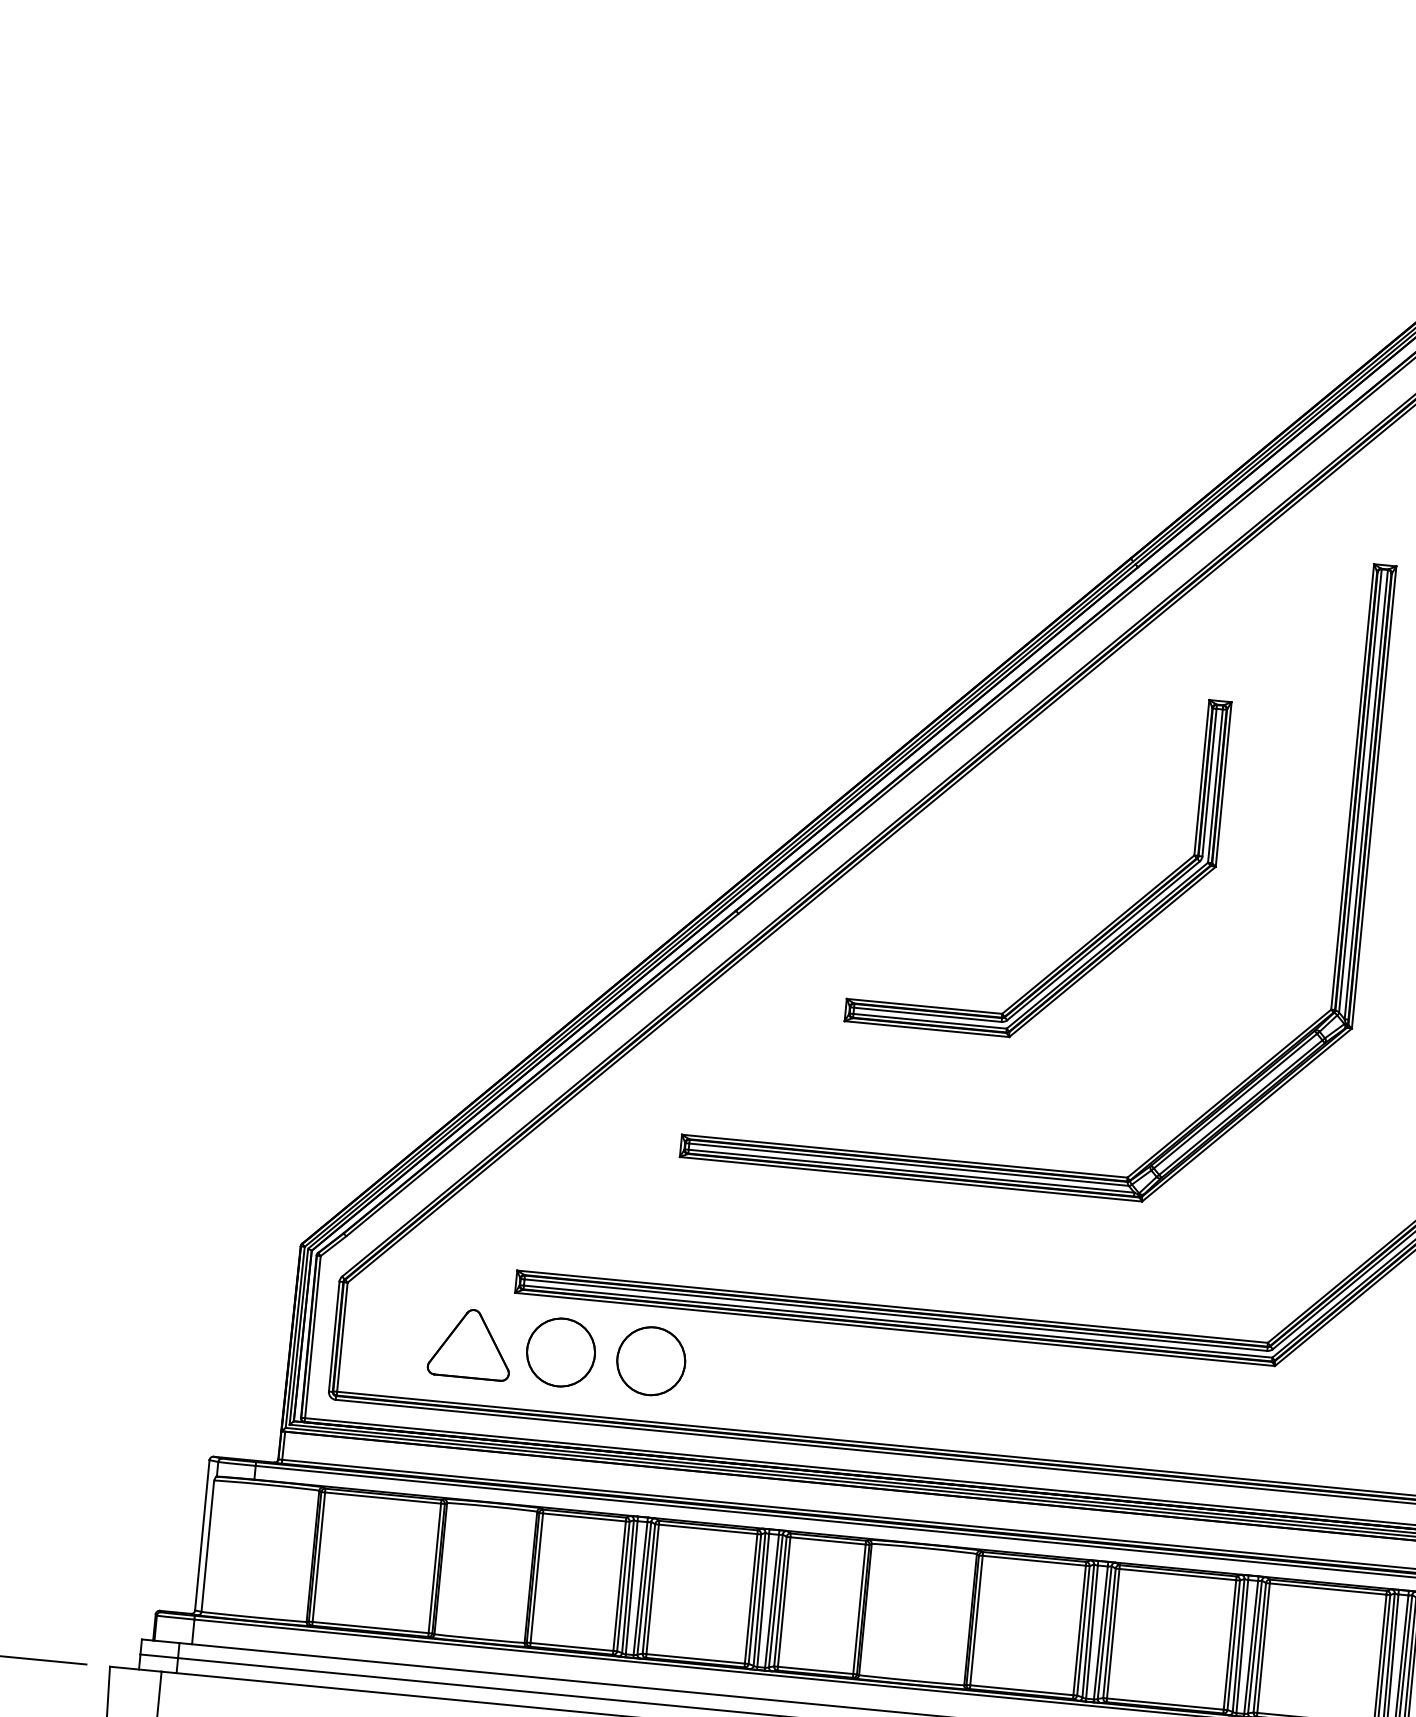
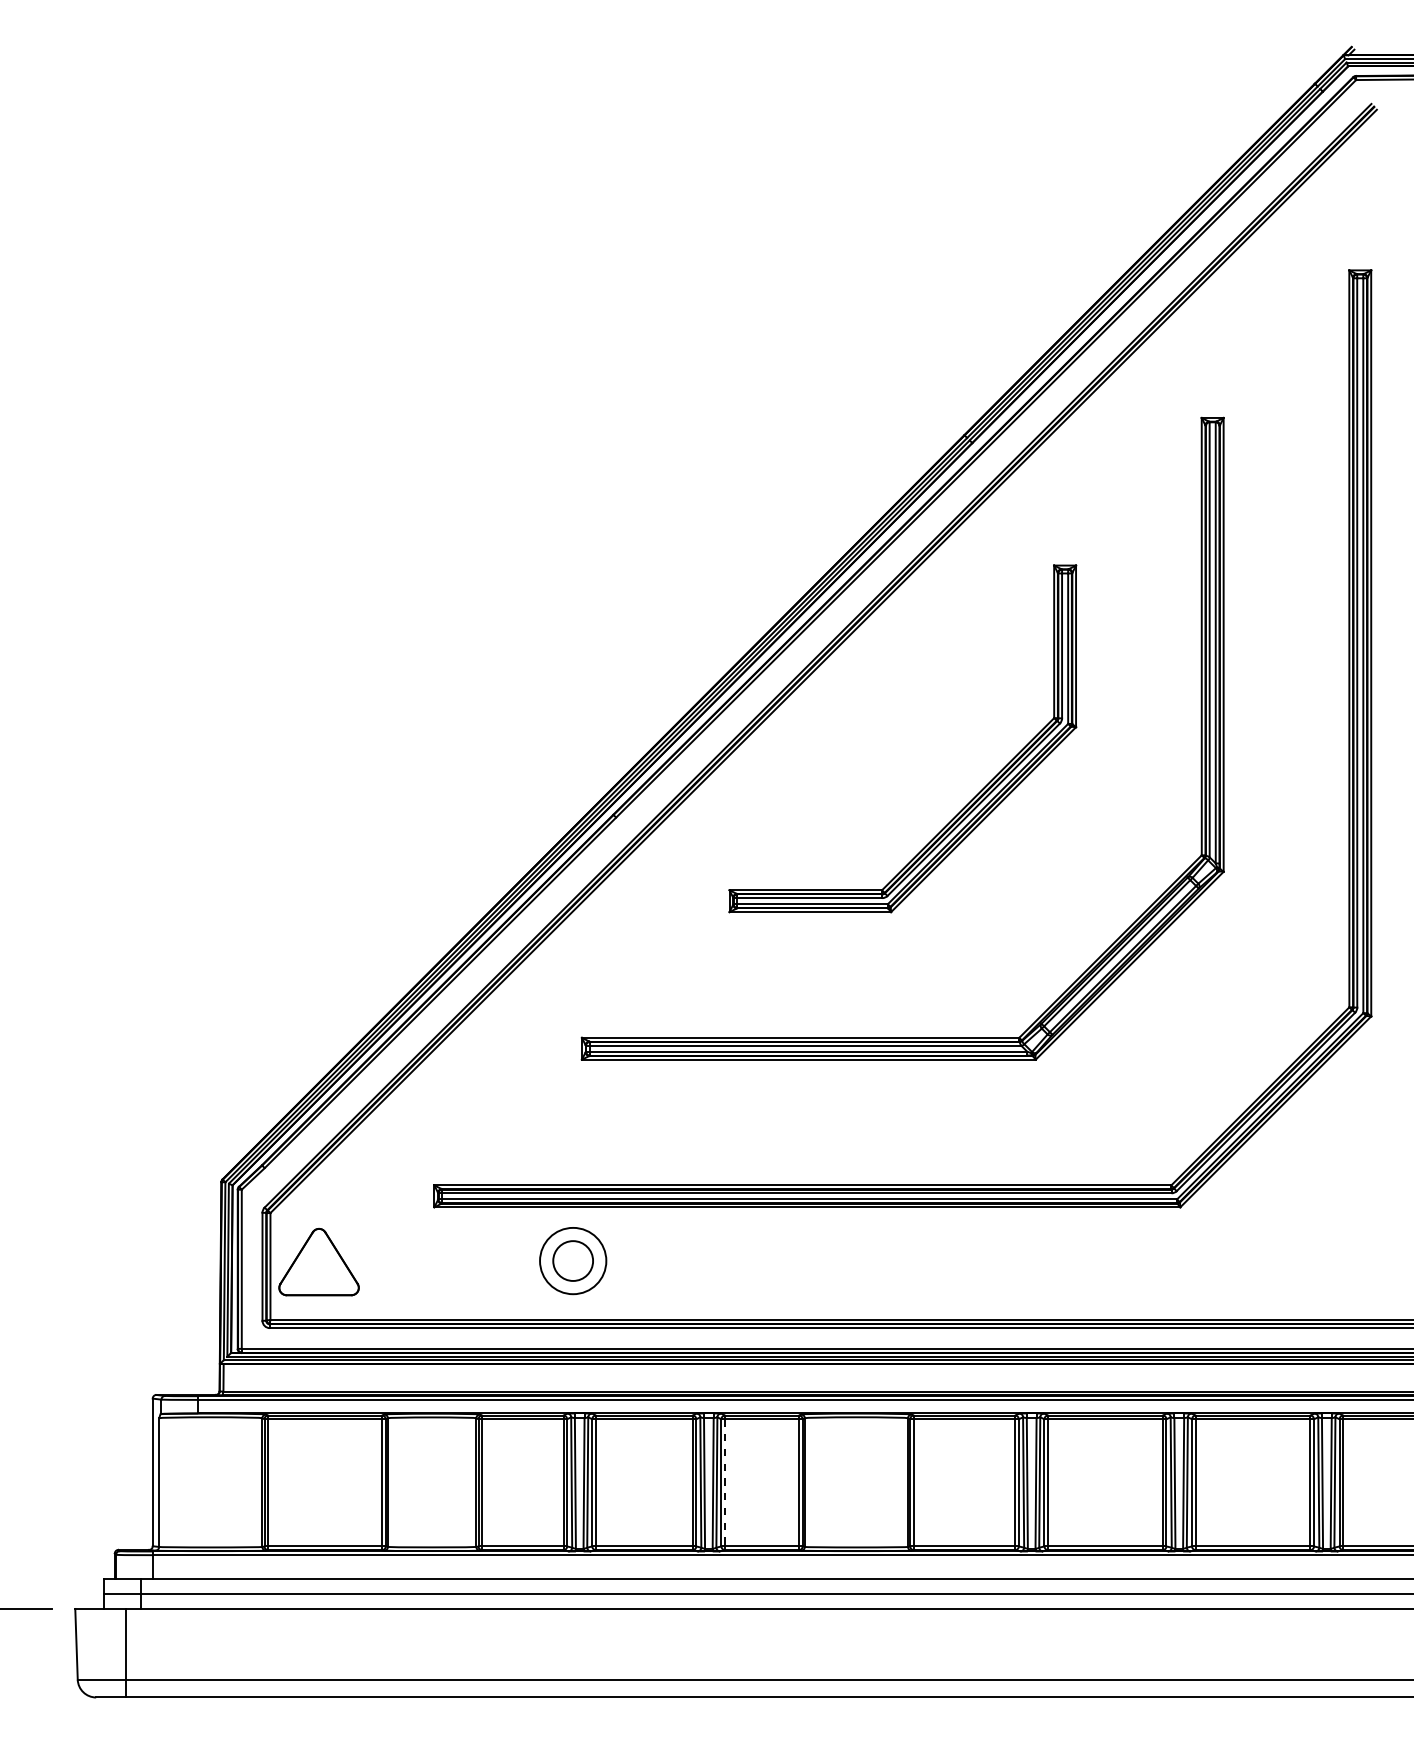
part: (470, 1343) -> (318, 1261), moved
part: (560, 1351) -> (484, 1260), removed
circle: (650, 1360) -> (572, 1260), size x0.6
line: (784, 1601) -> (725, 1482), solid -> dashed

